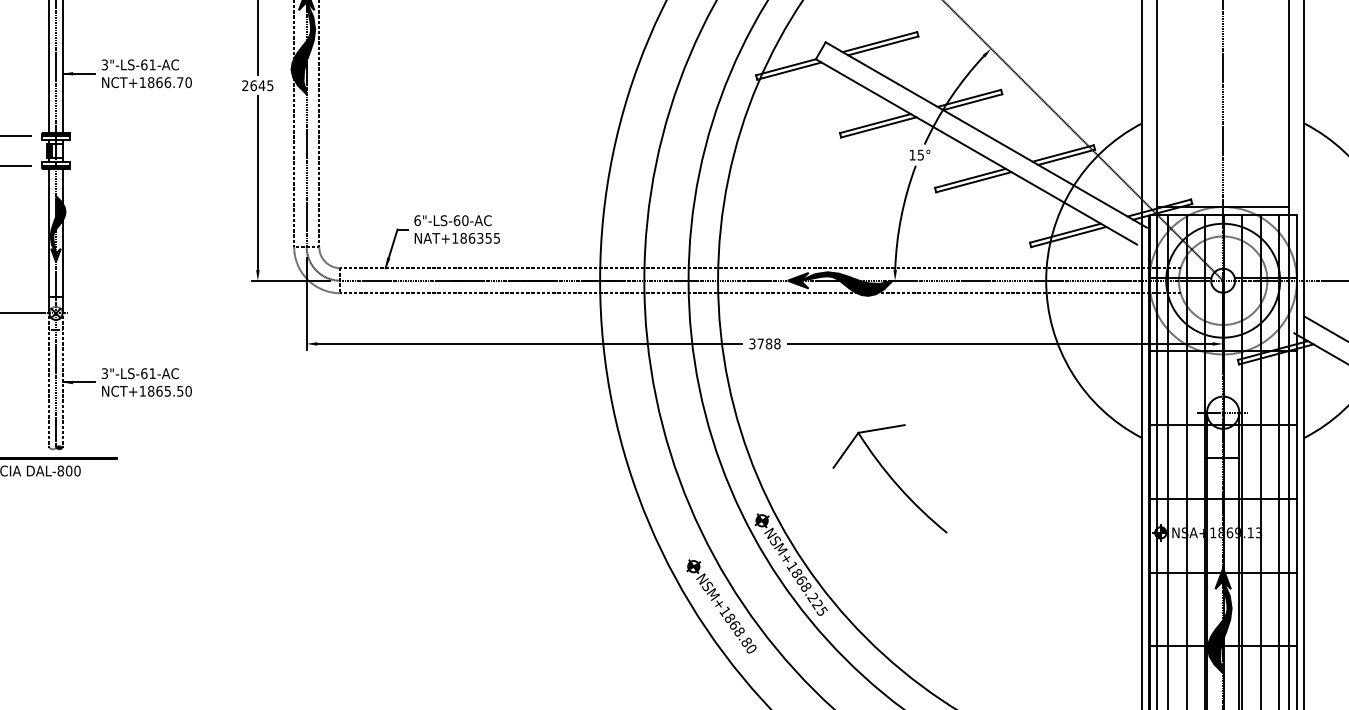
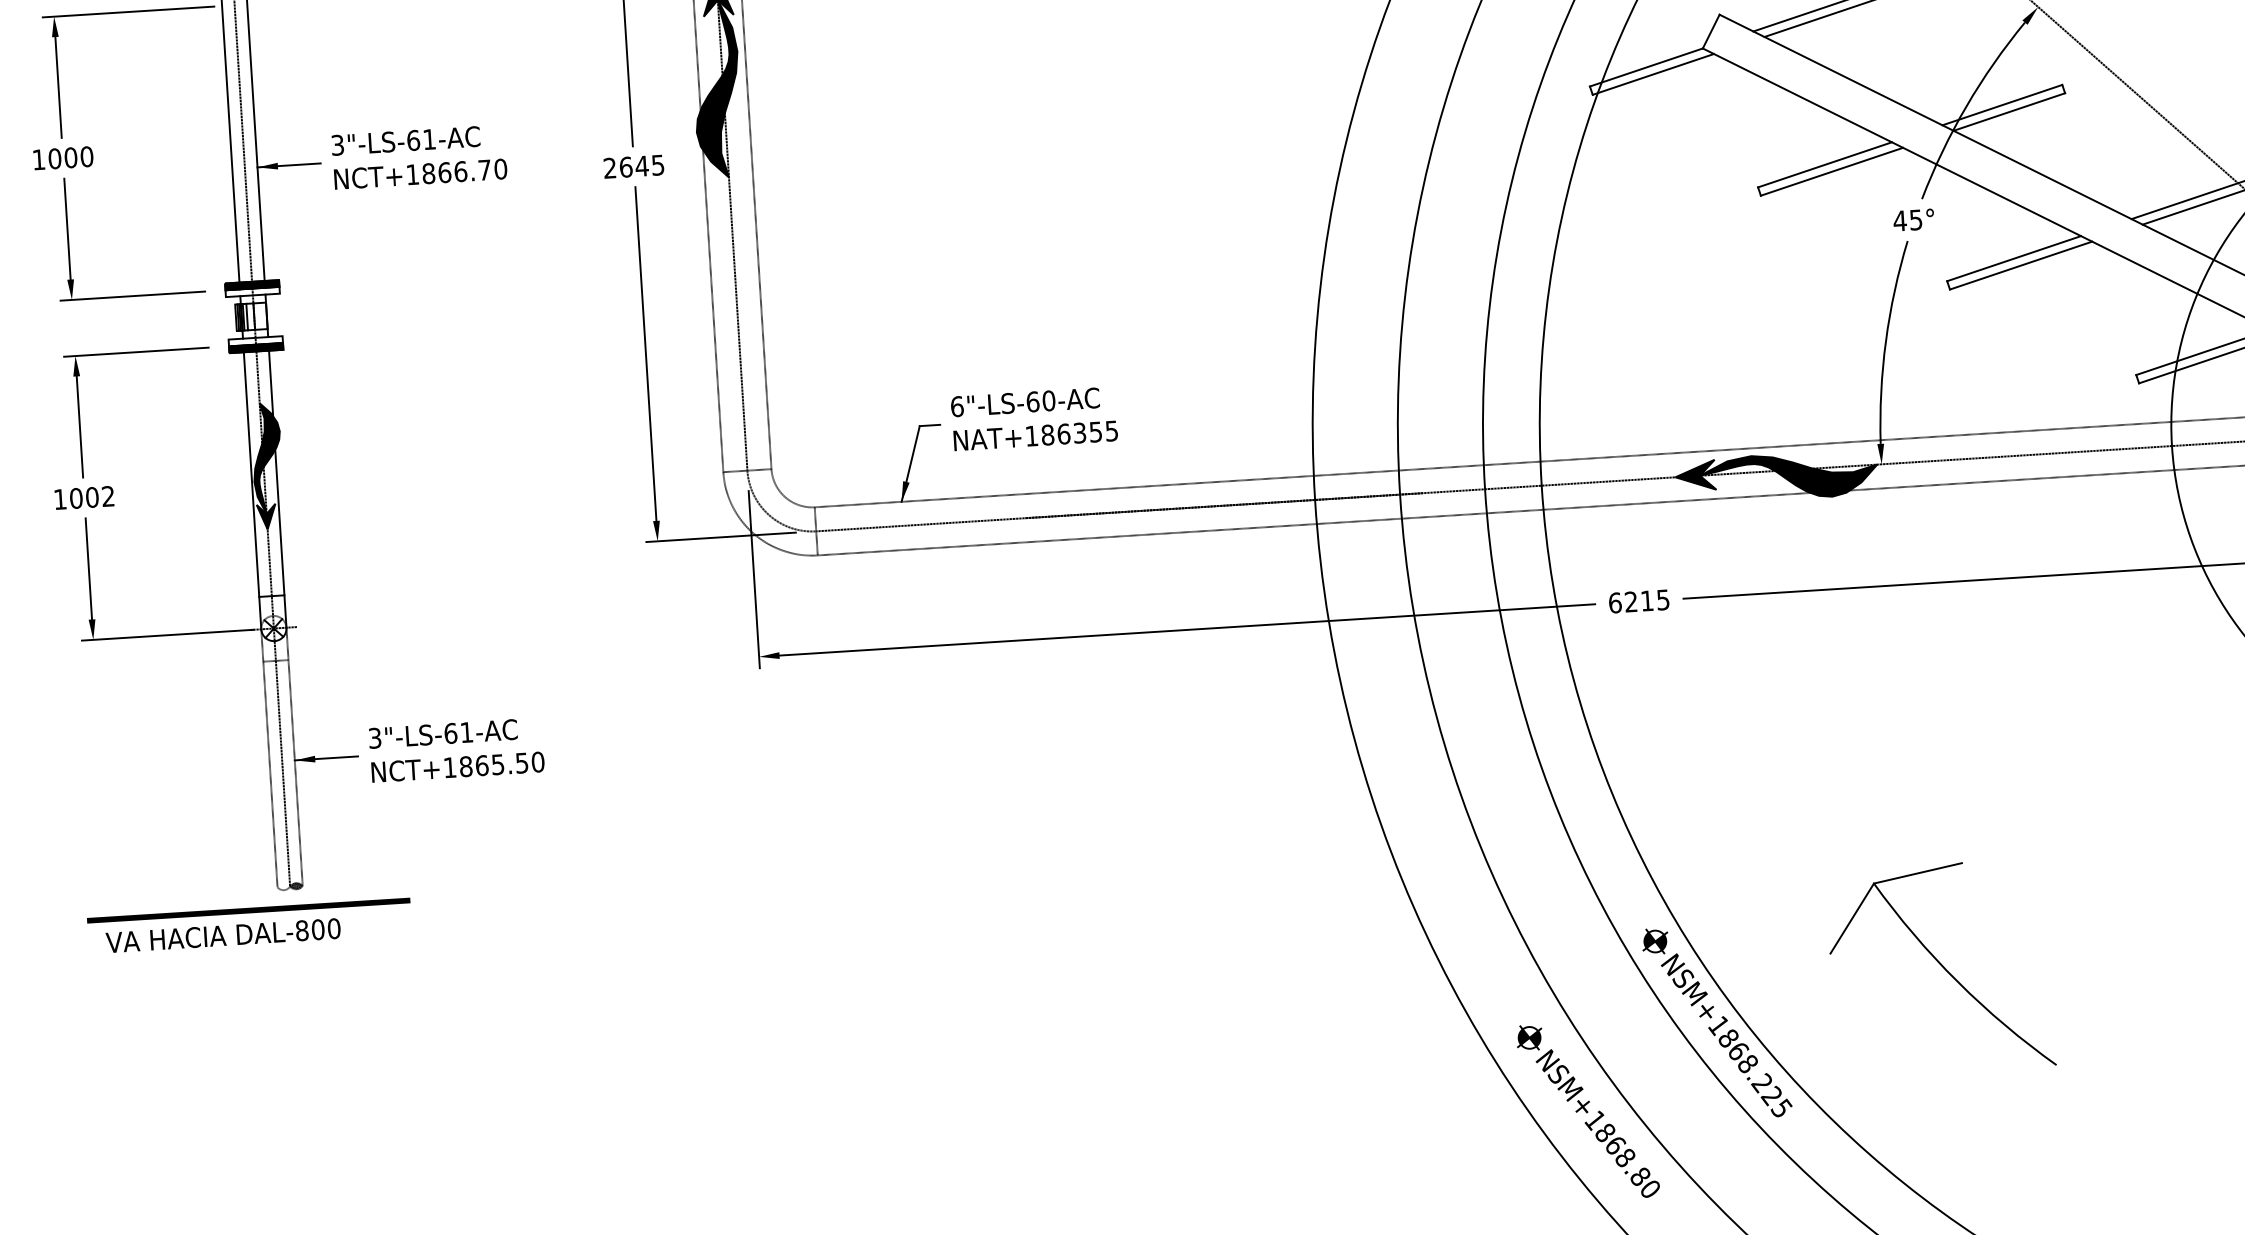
text: (912, 154) -> (1899, 219), 15° -> 45°
text: (764, 343) -> (1638, 600), 3788 -> 6215
part: (889, 478) -> (1939, 967), moved

